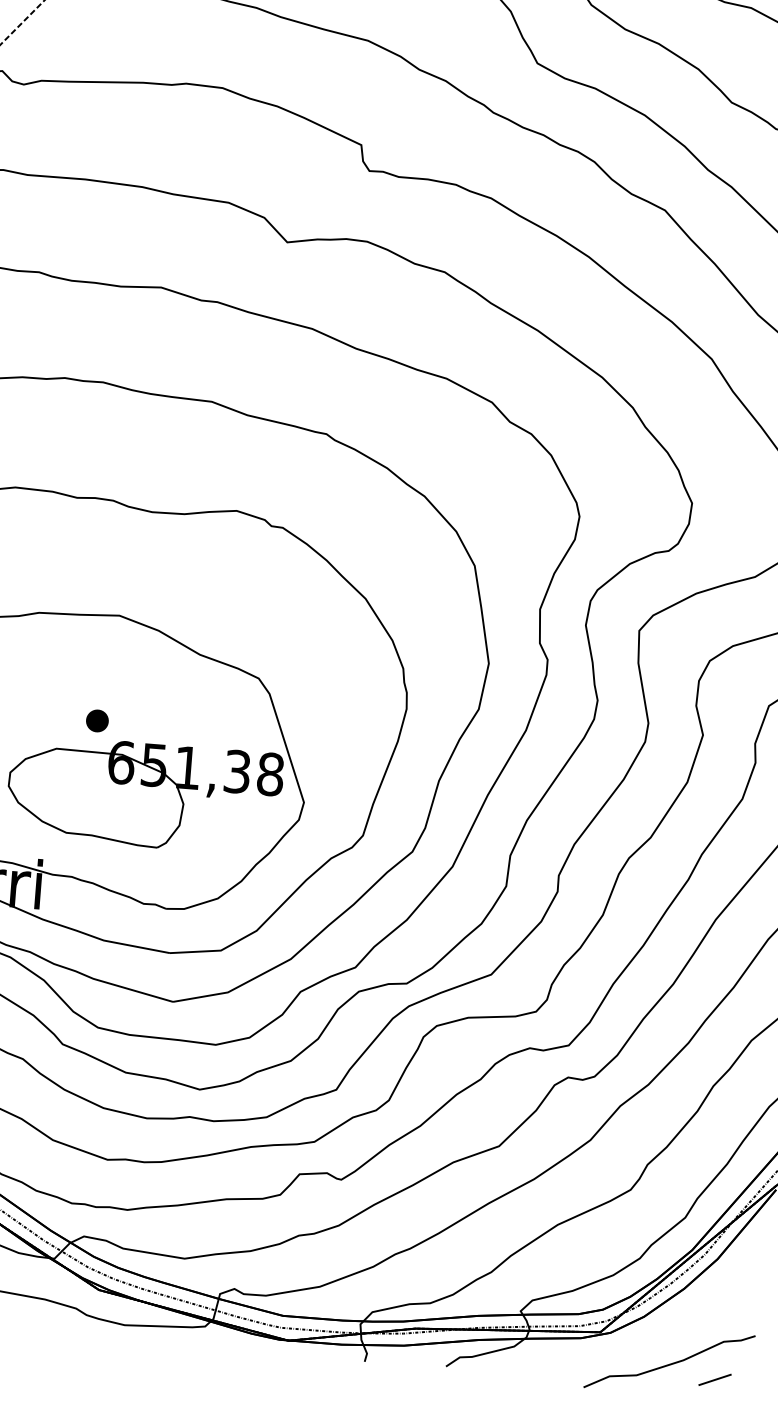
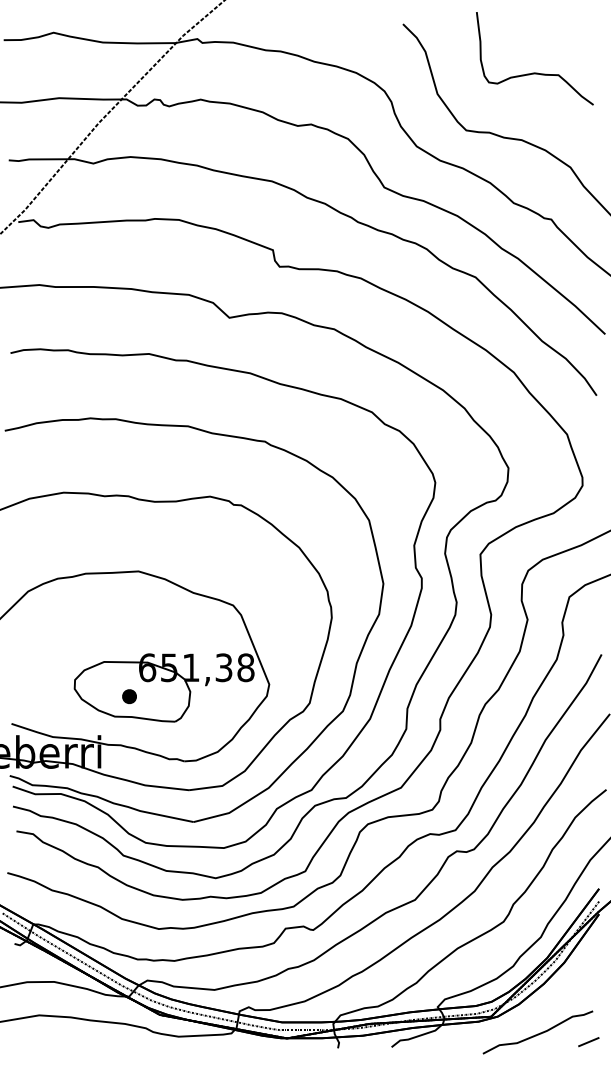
part: (97, 720) -> (129, 696), moved
line: (714, 1380) -> (588, 1042), moved

